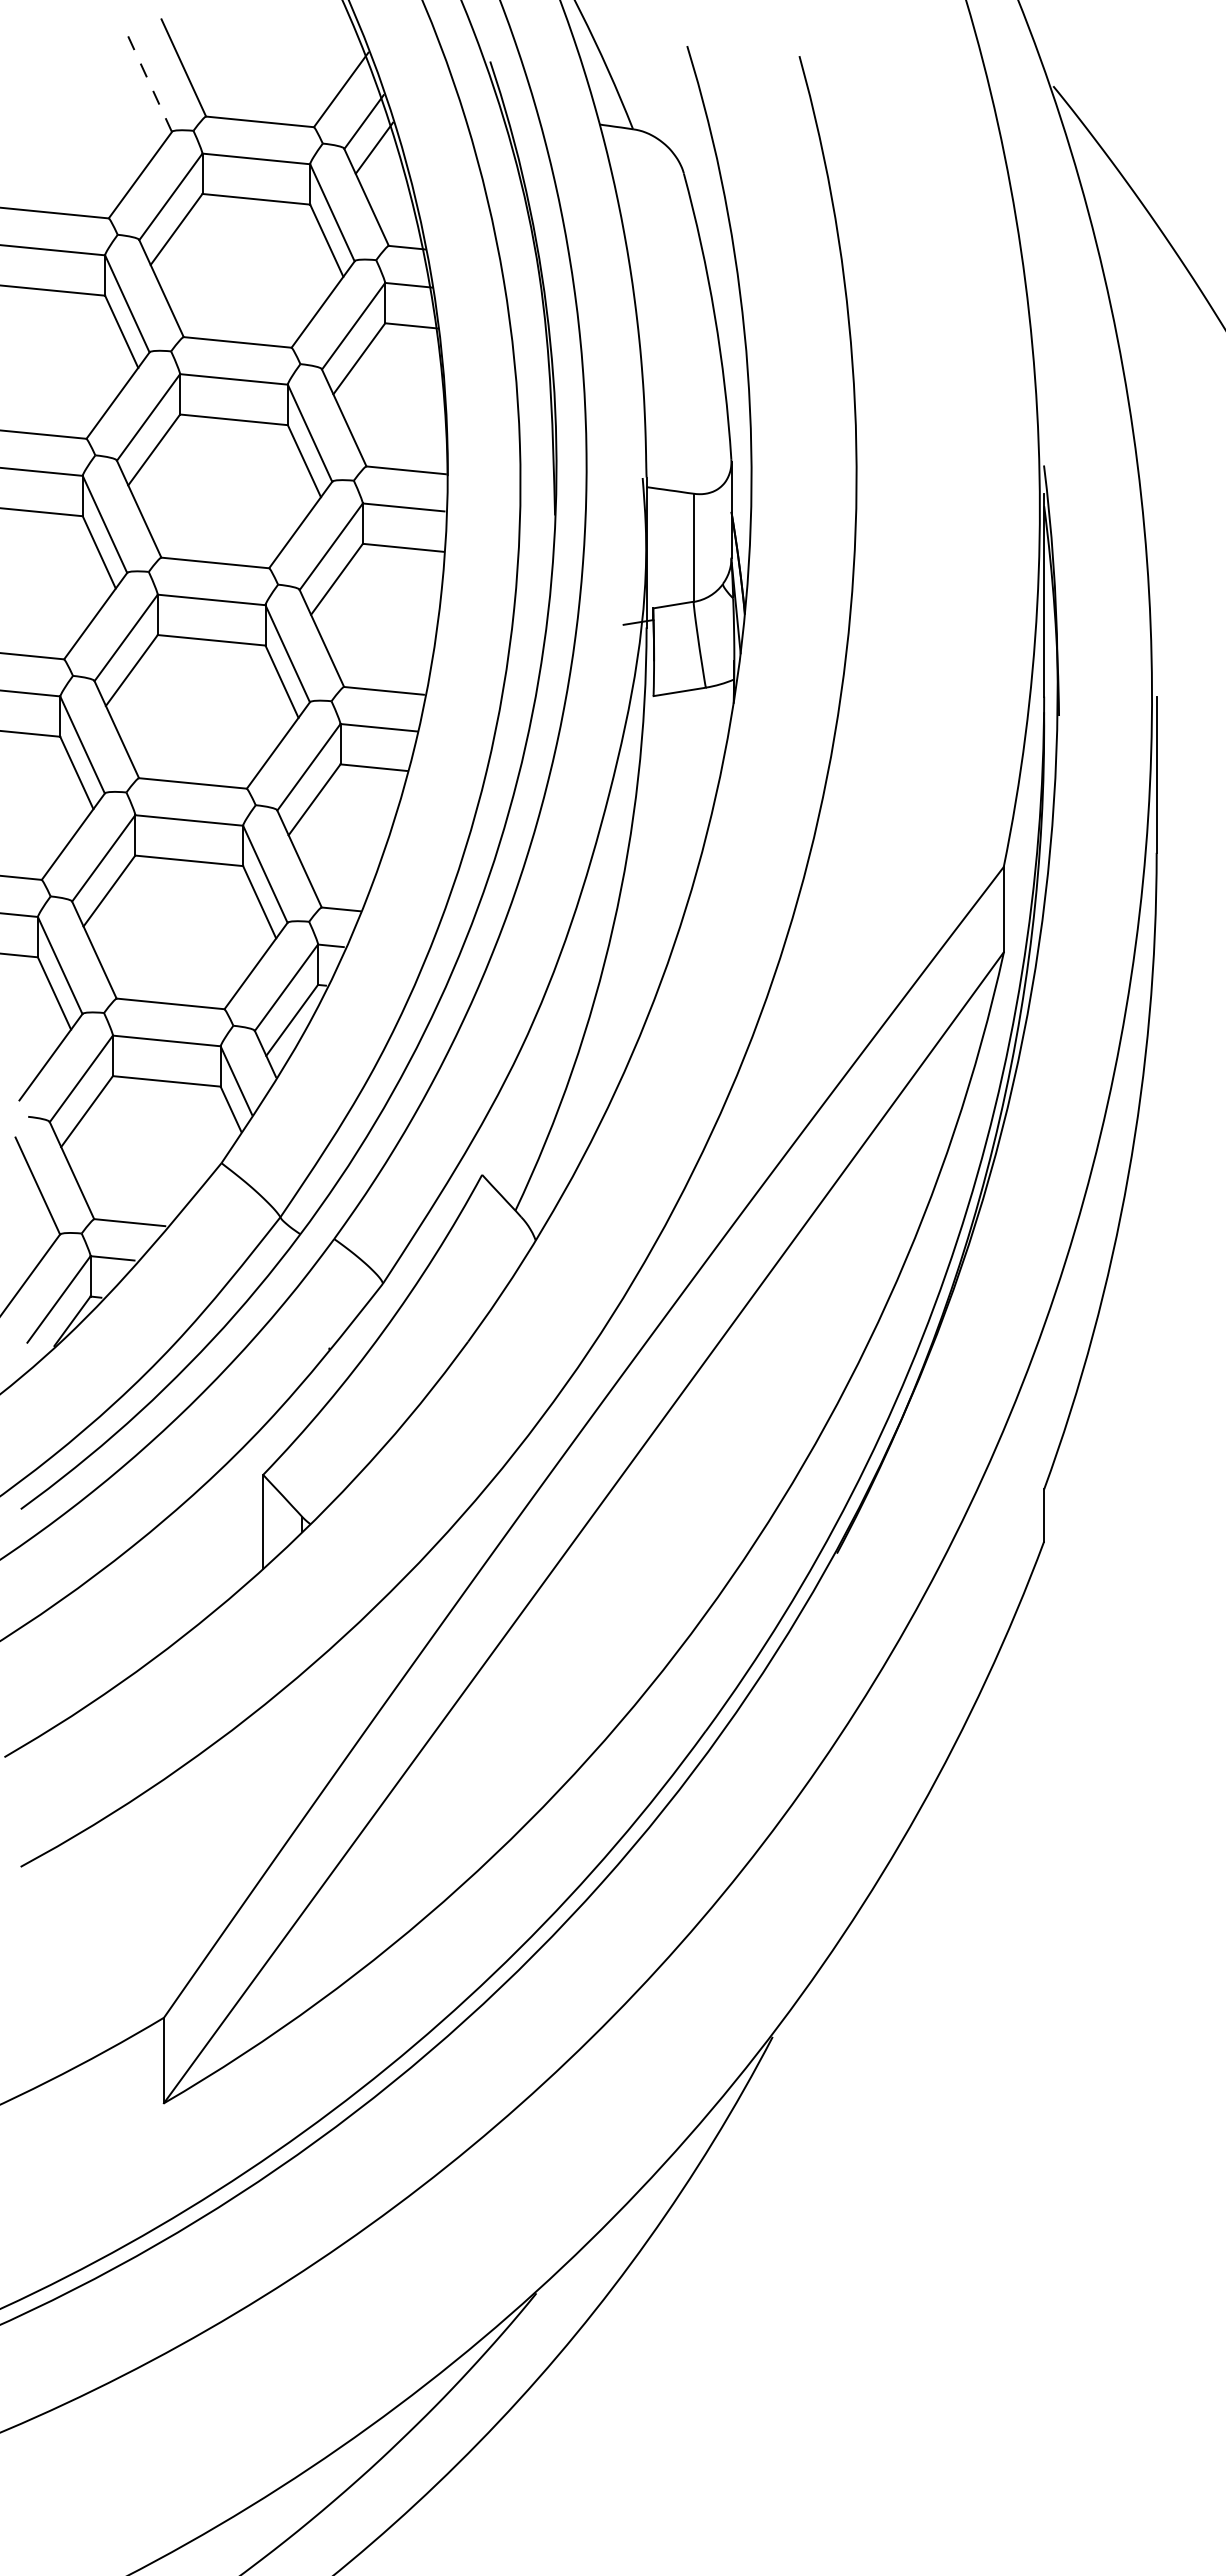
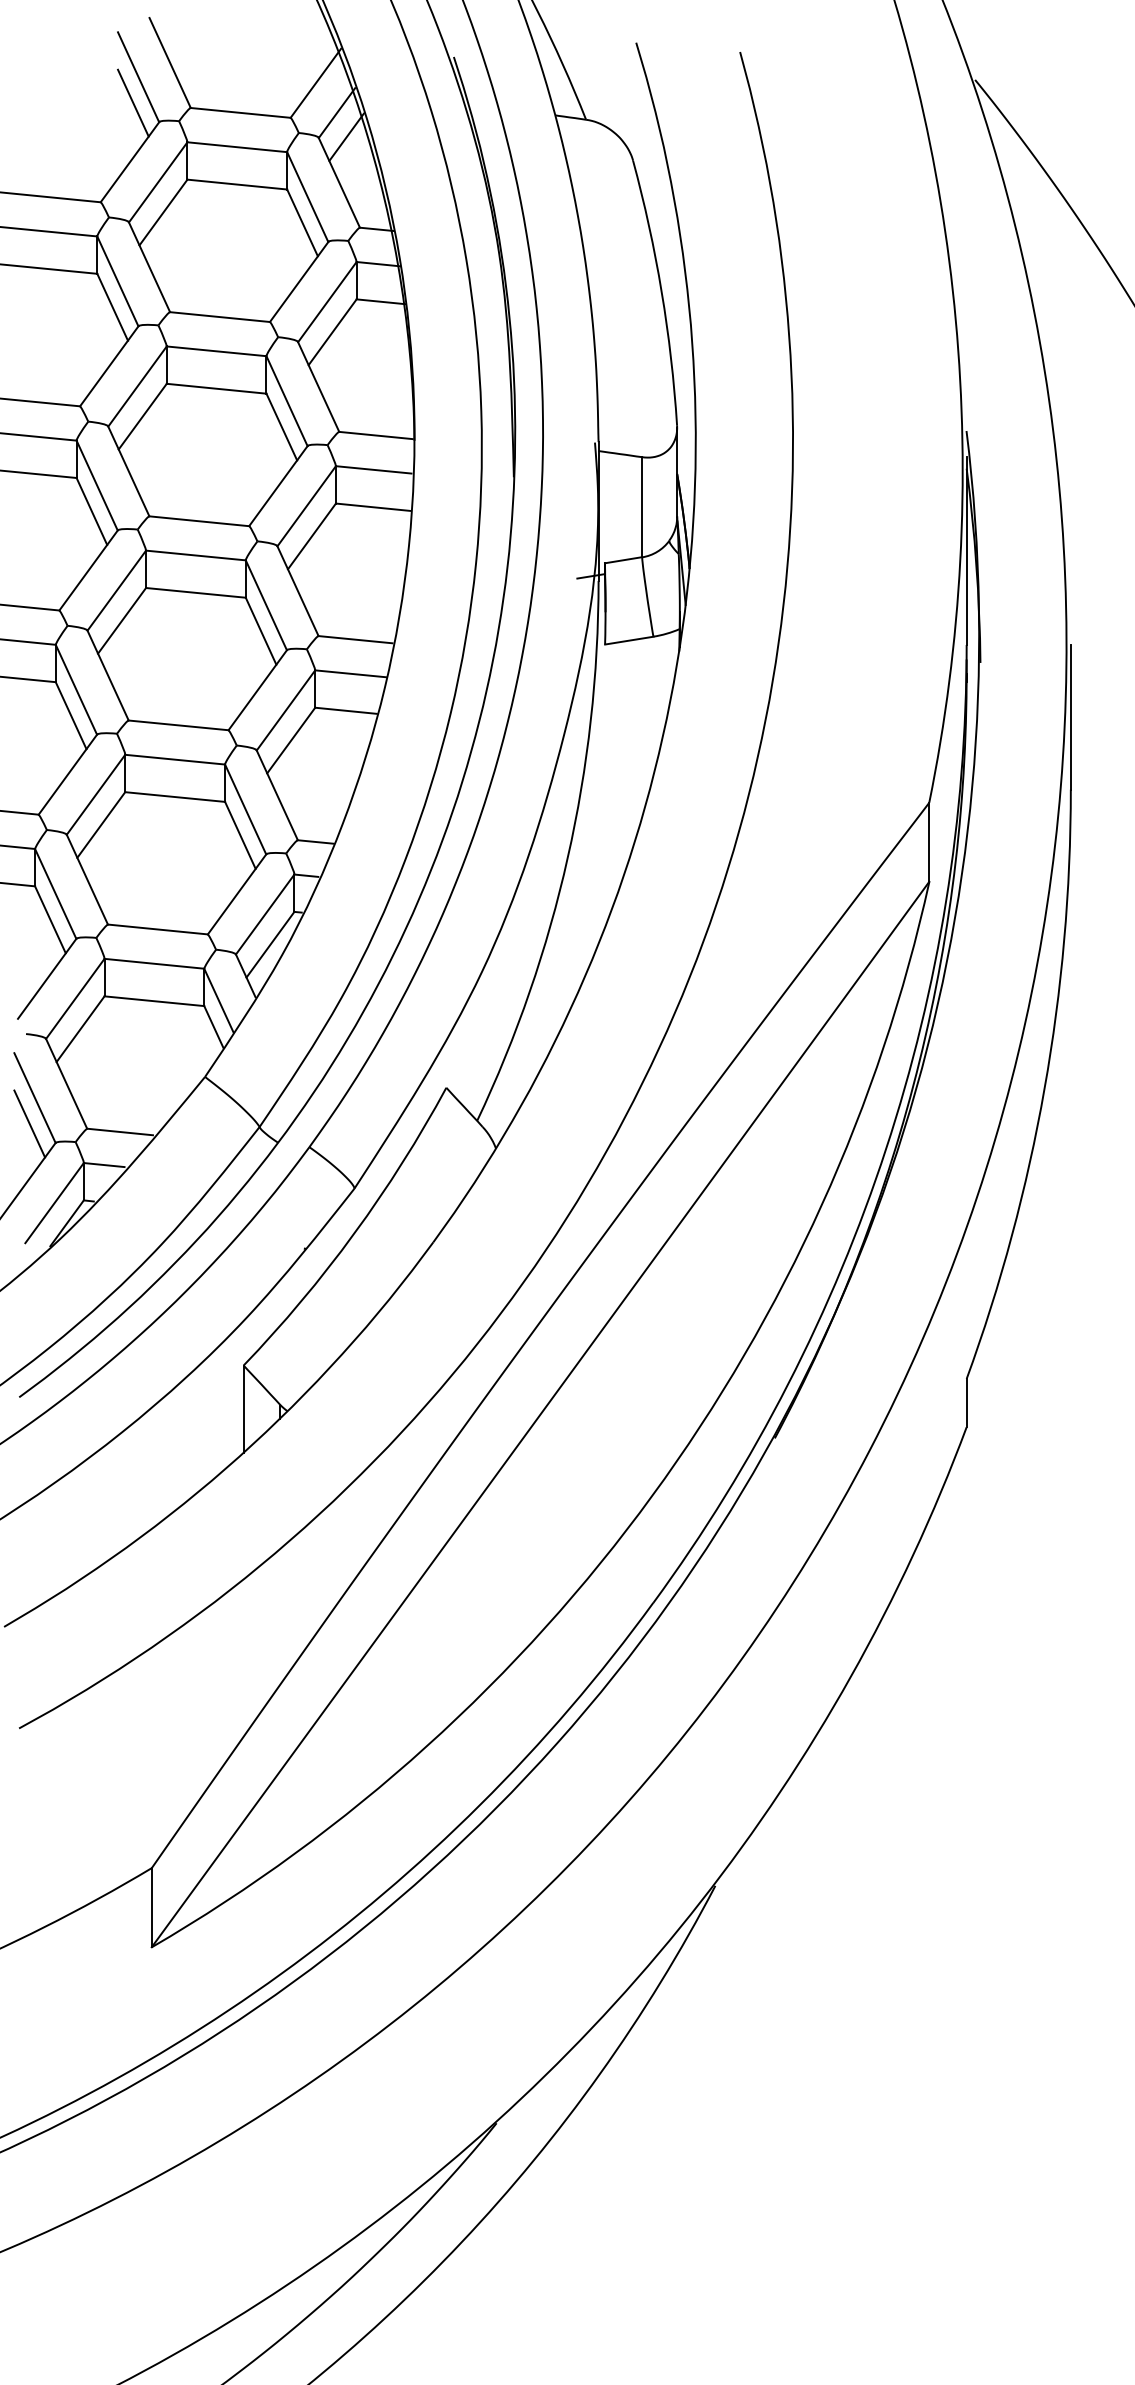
line: (149, 82) -> (138, 76), dashed -> solid
line: (143, 111) -> (132, 103), added
line: (31, 1213) -> (29, 1123), added

